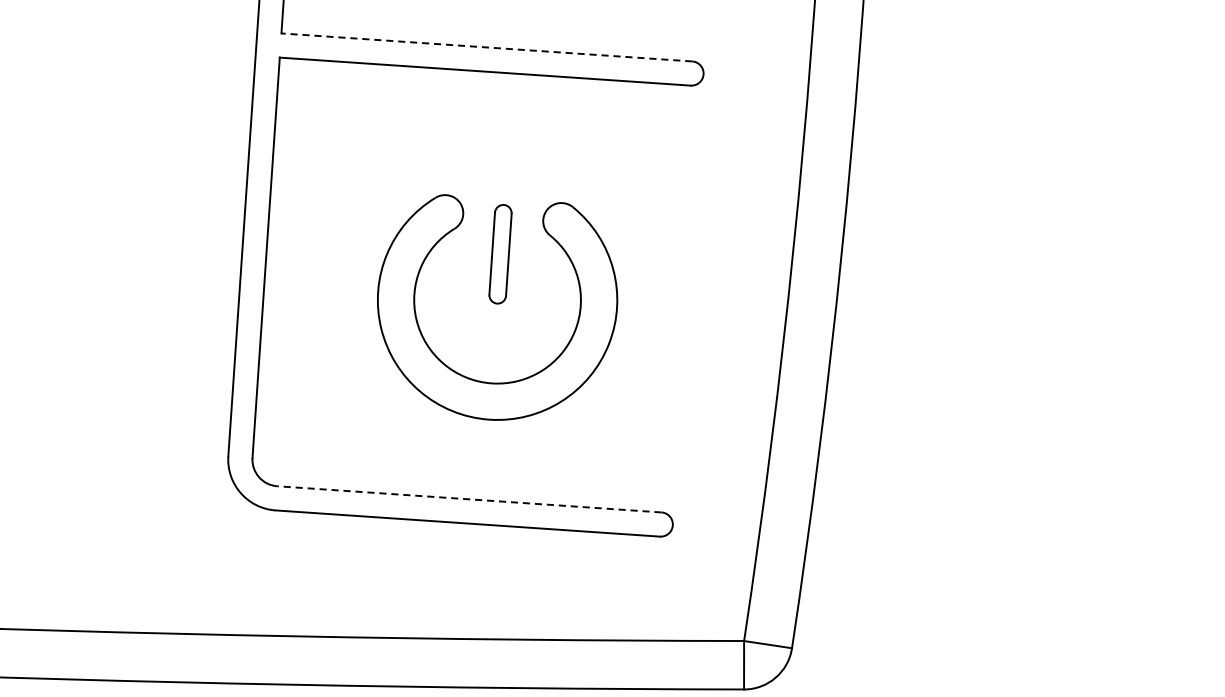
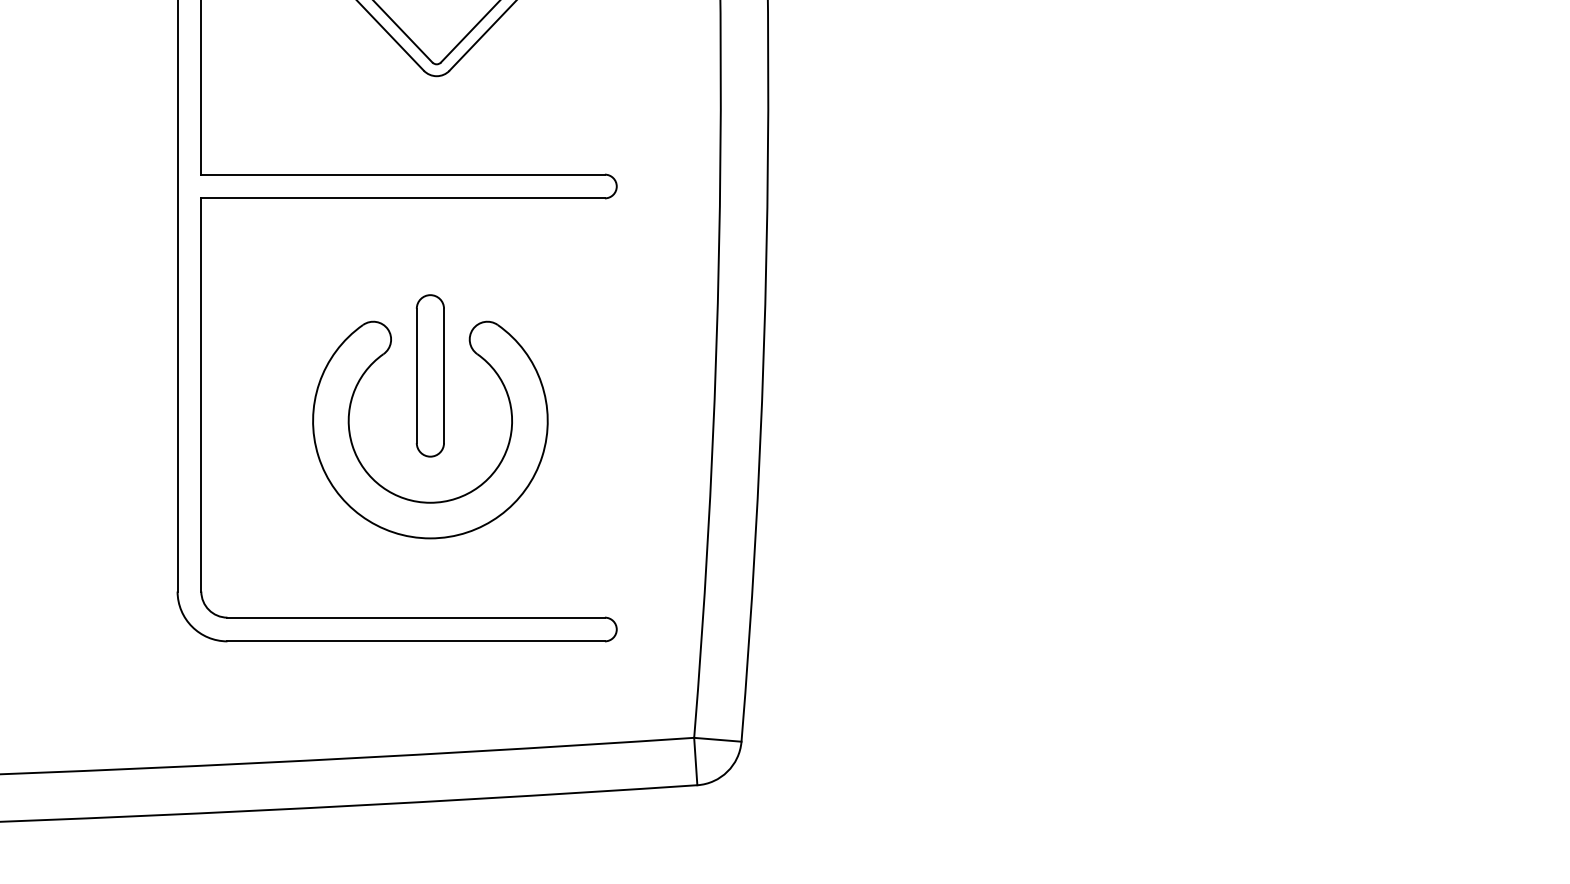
line: (487, 47) -> (403, 174), dashed -> solid
part: (499, 253) -> (429, 375), size x1.67
line: (469, 499) -> (416, 617), dashed -> solid

